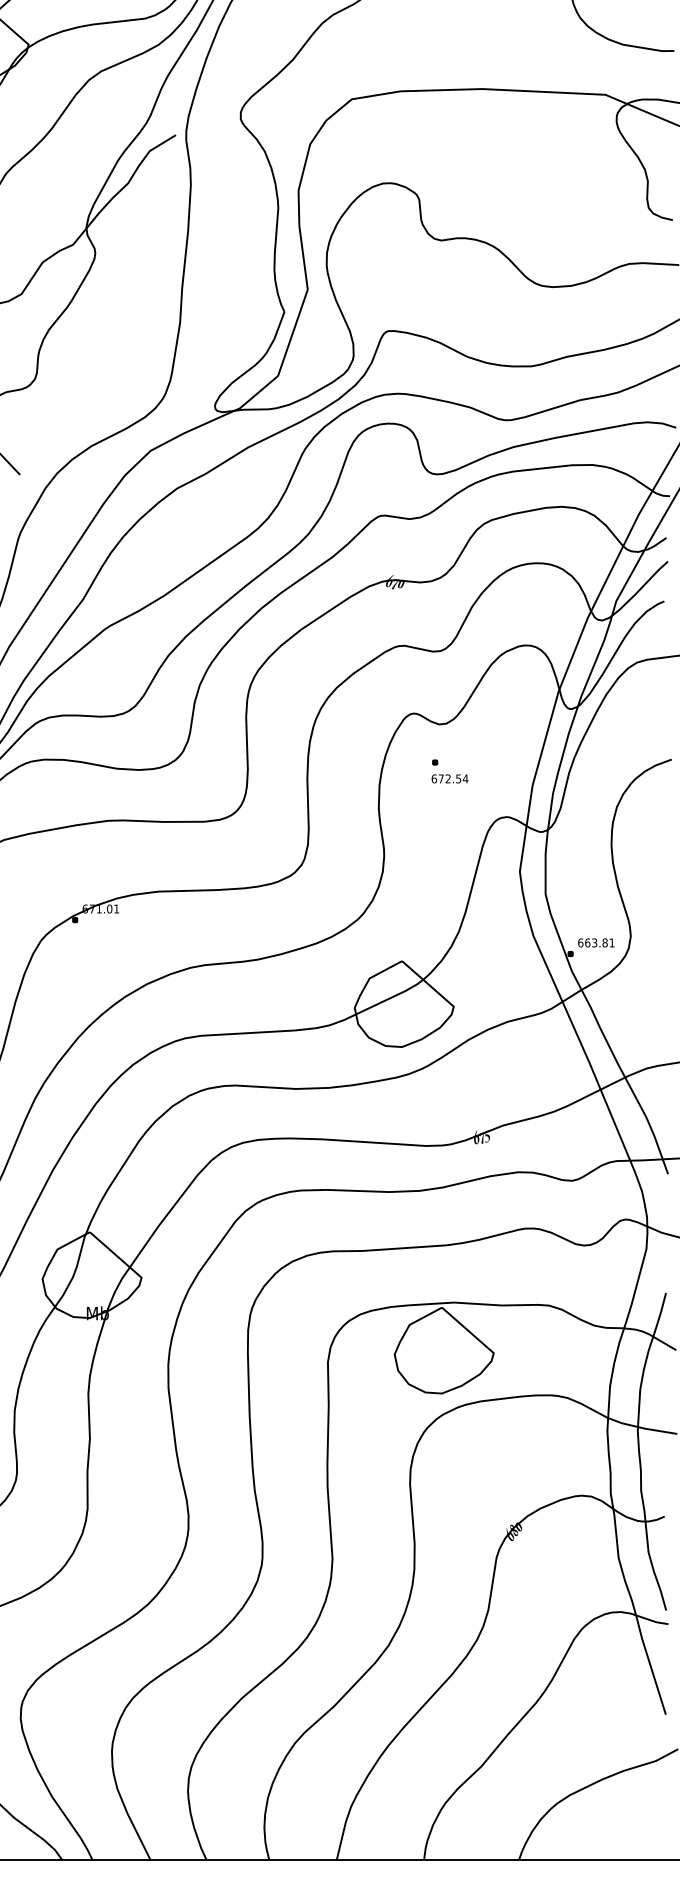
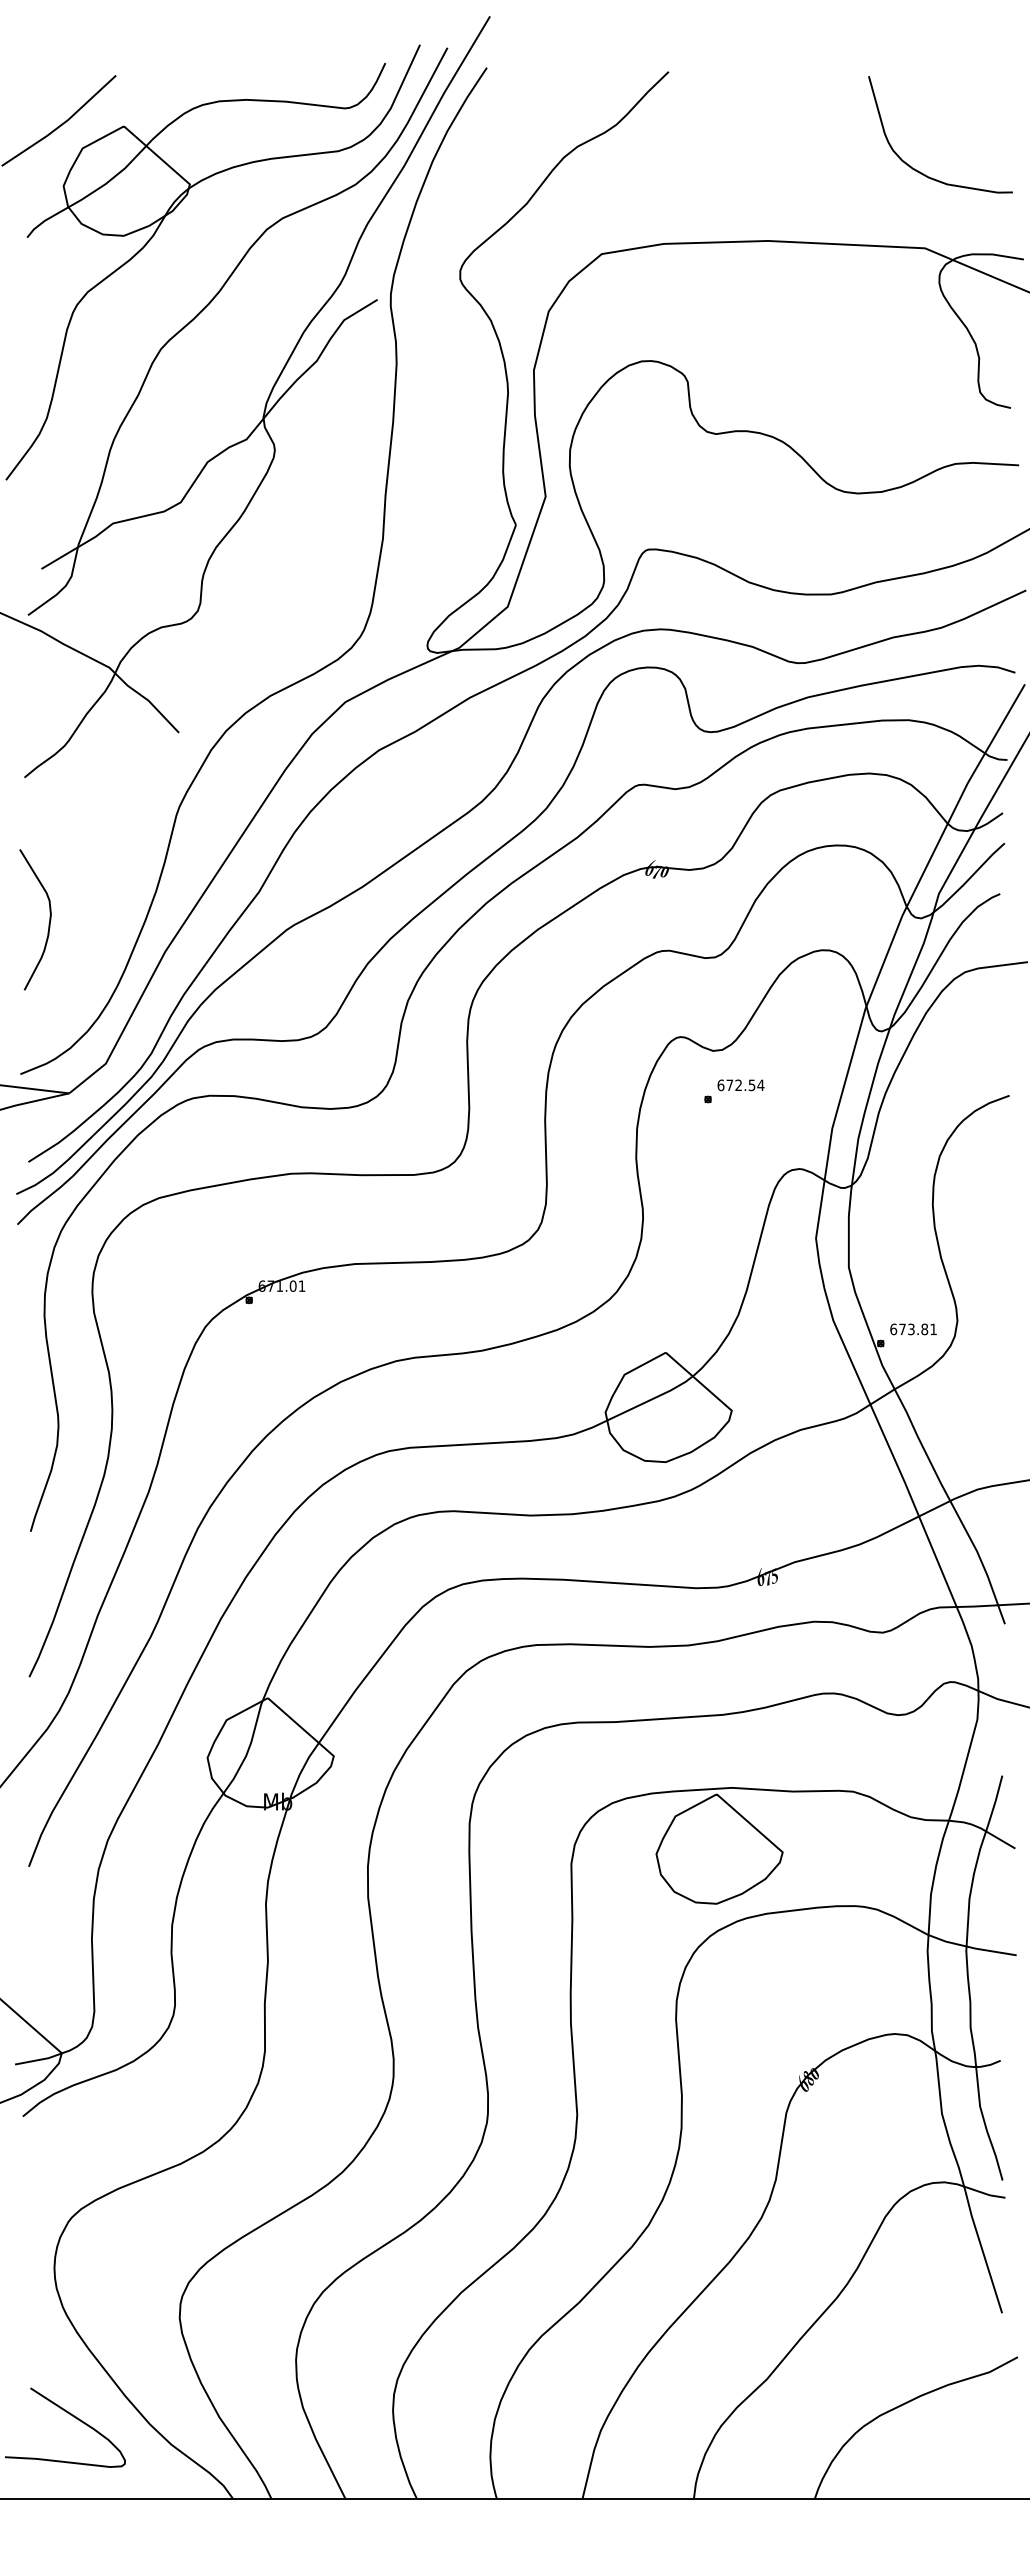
text: (449, 779) -> (740, 1085), moved
text: (587, 942) -> (902, 1329), 663.81 -> 673.81

